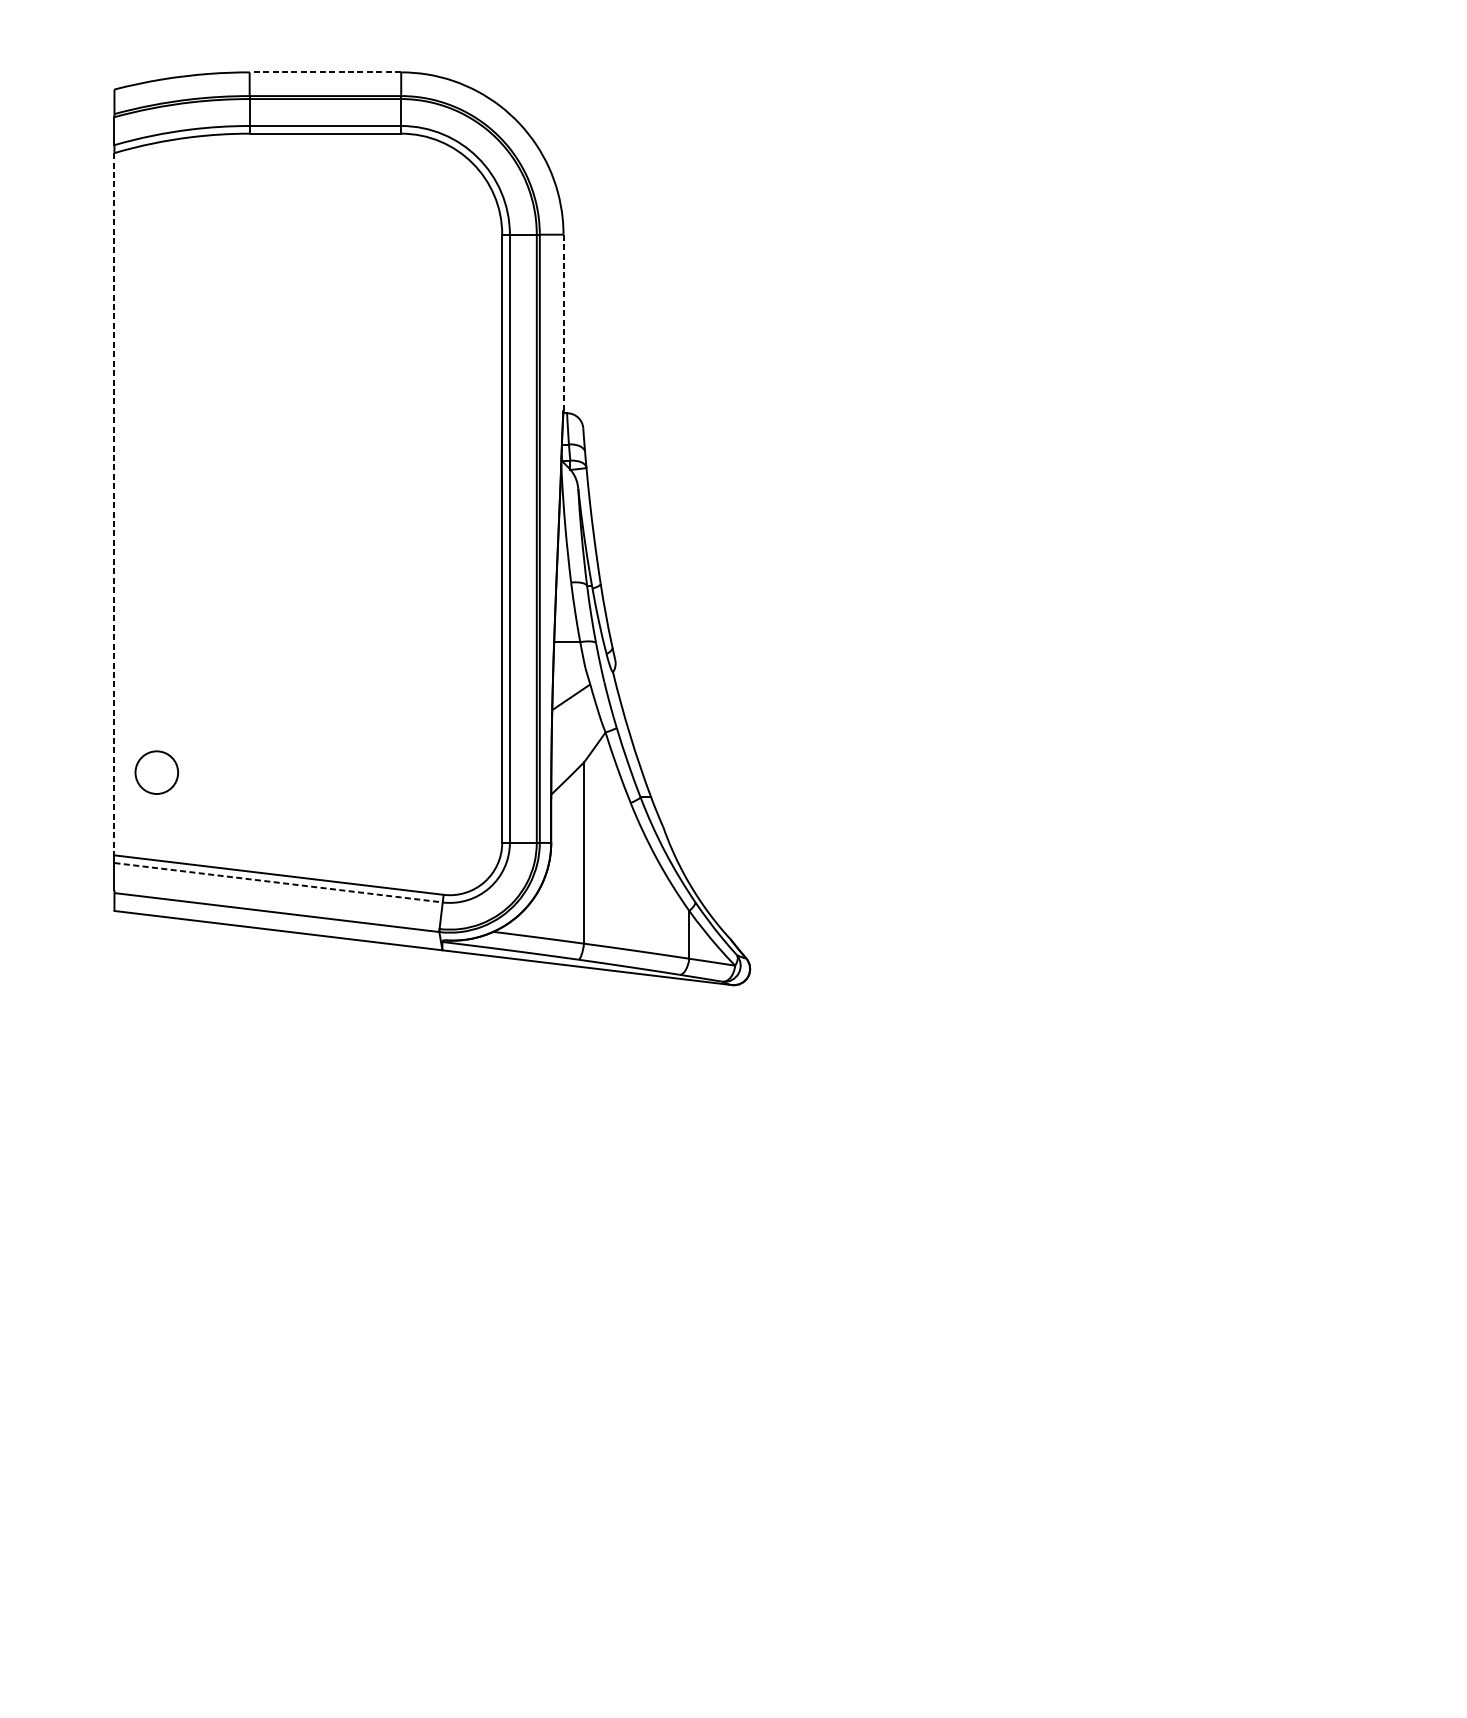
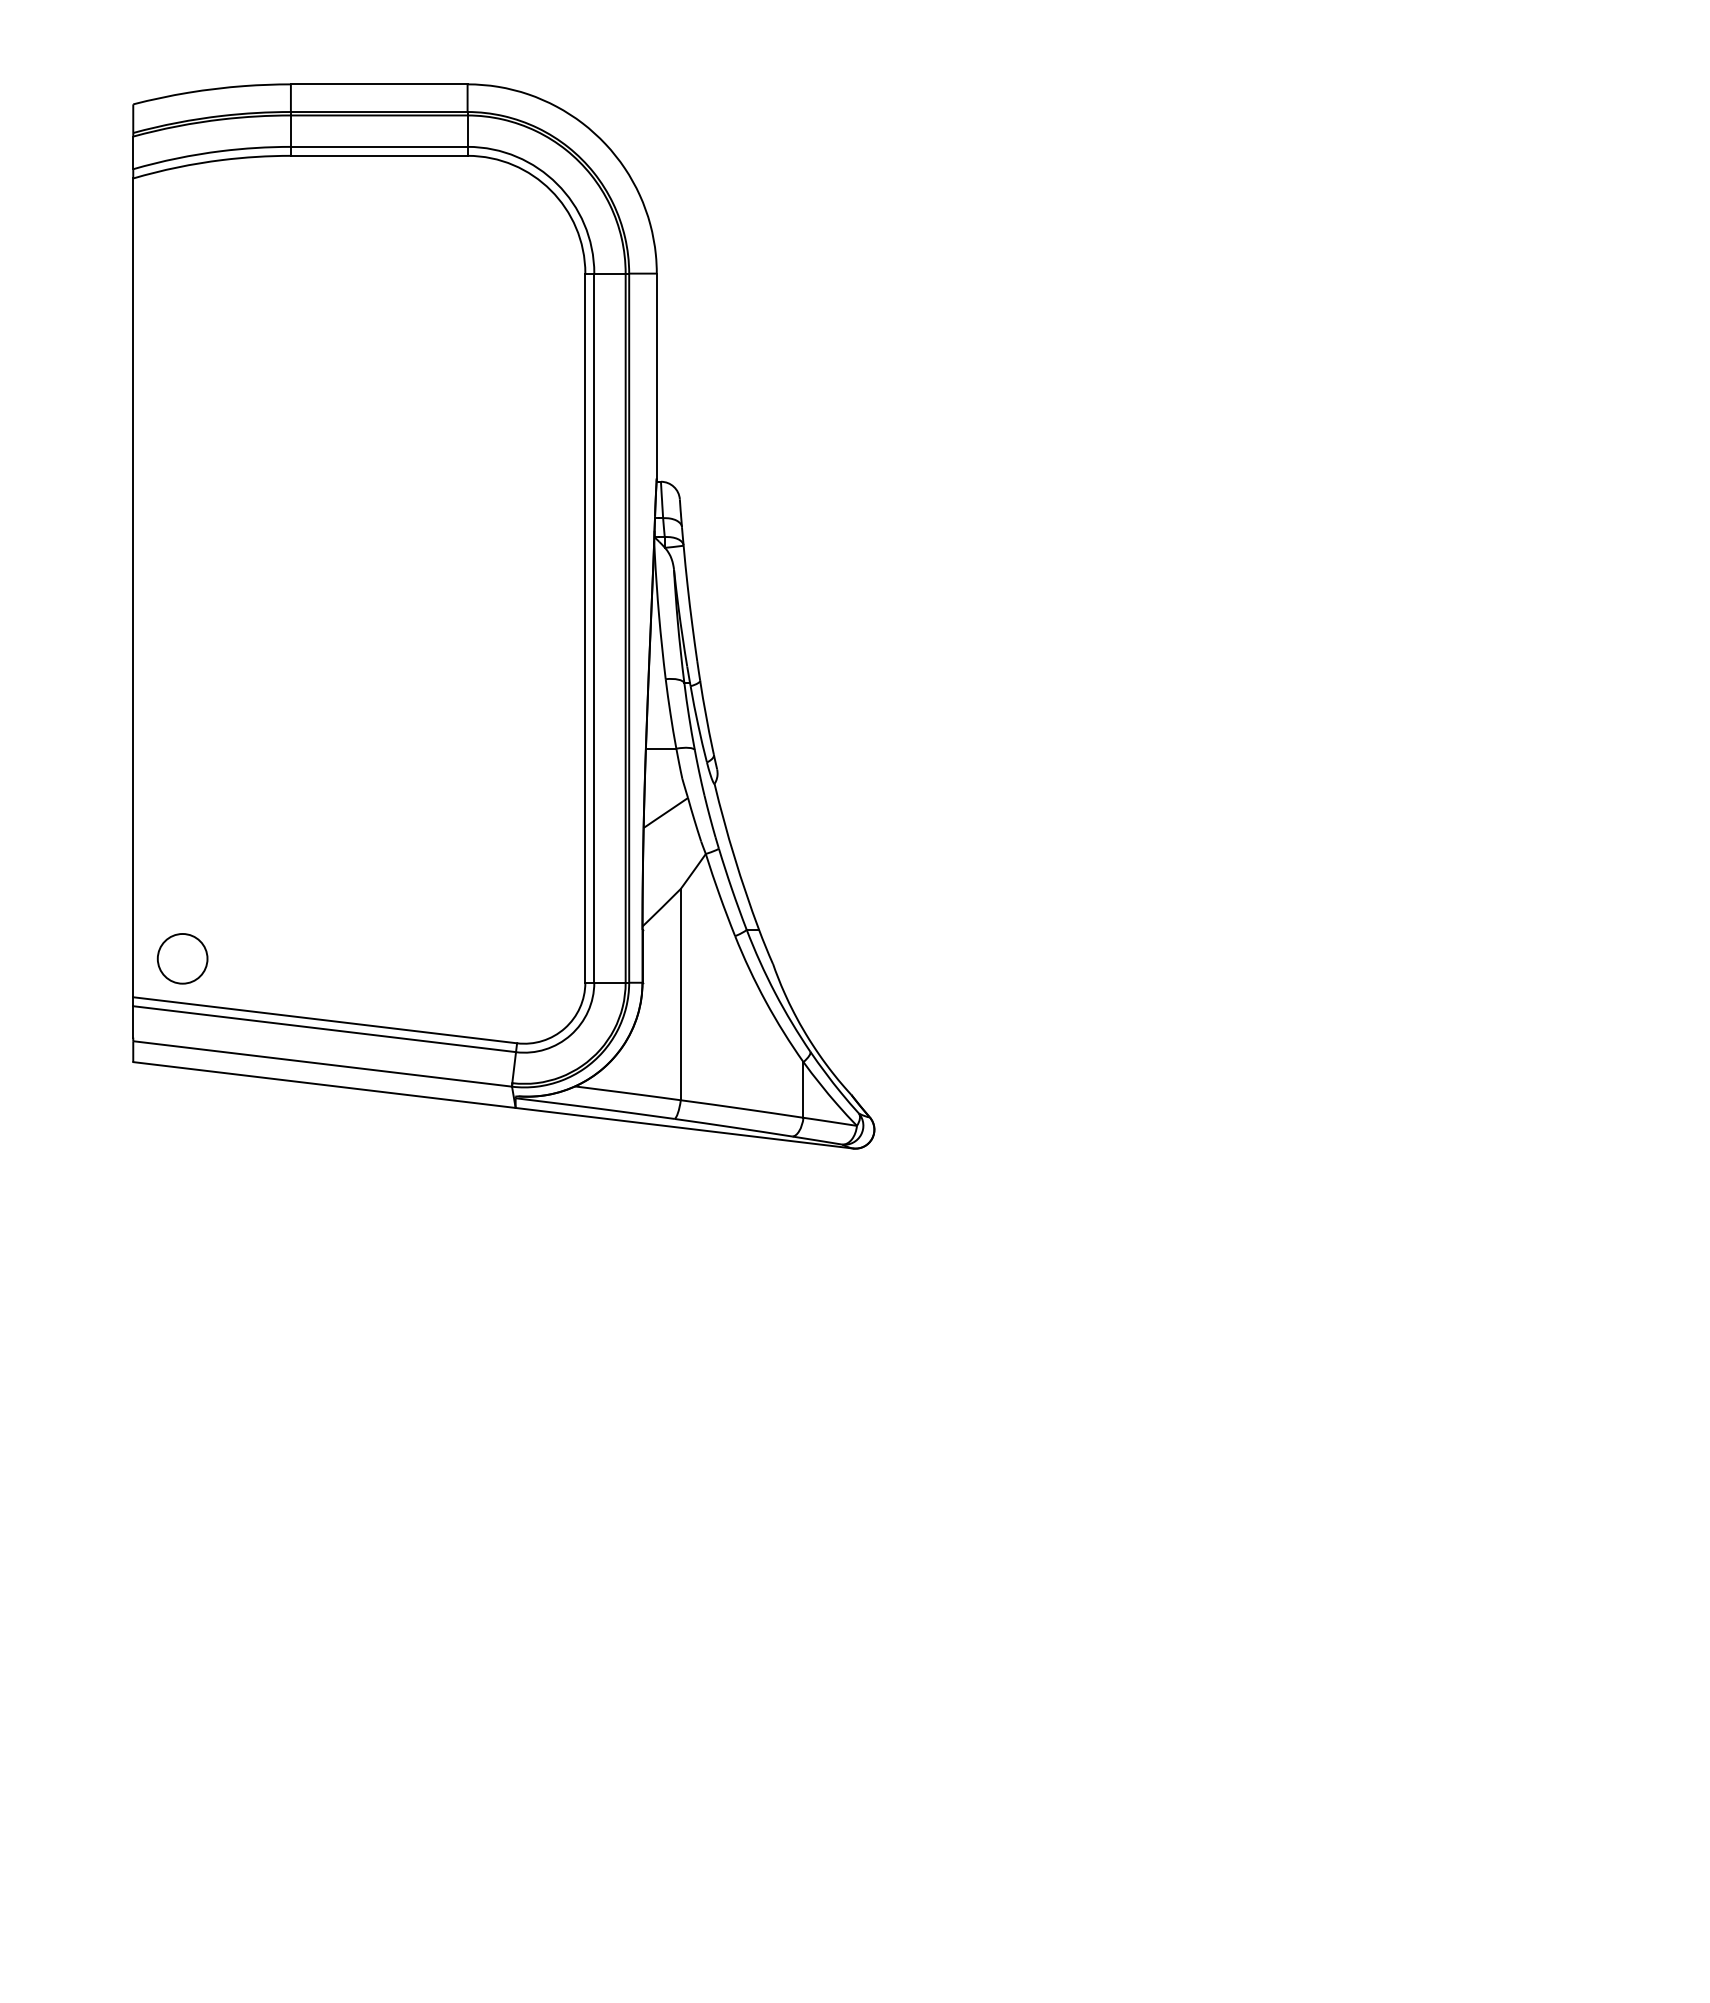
line: (324, 72) -> (378, 84), dashed -> solid
line: (563, 322) -> (656, 376), dashed -> solid
line: (114, 504) -> (133, 588), dashed -> solid
circle: (156, 772) -> (182, 958), moved
line: (278, 883) -> (324, 1029), dashed -> solid

